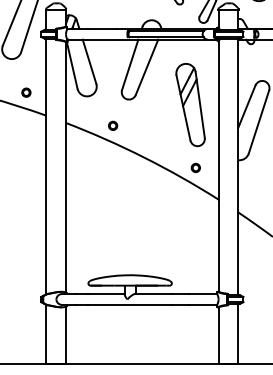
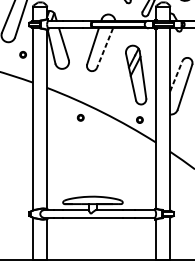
line: (147, 67) -> (105, 48), solid -> dashed
part: (26, 92) -> (23, 54), moved
line: (246, 106) -> (176, 76), solid -> dashed
part: (113, 125) -> (81, 117), moved

